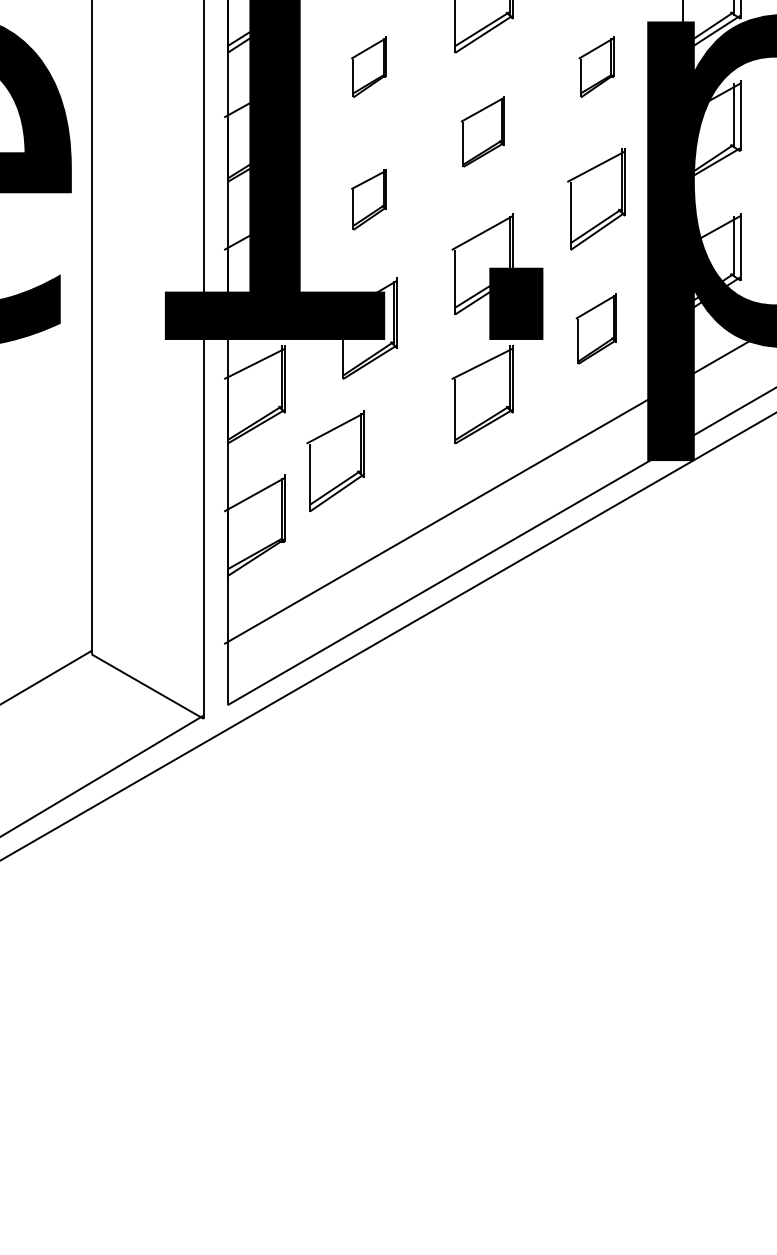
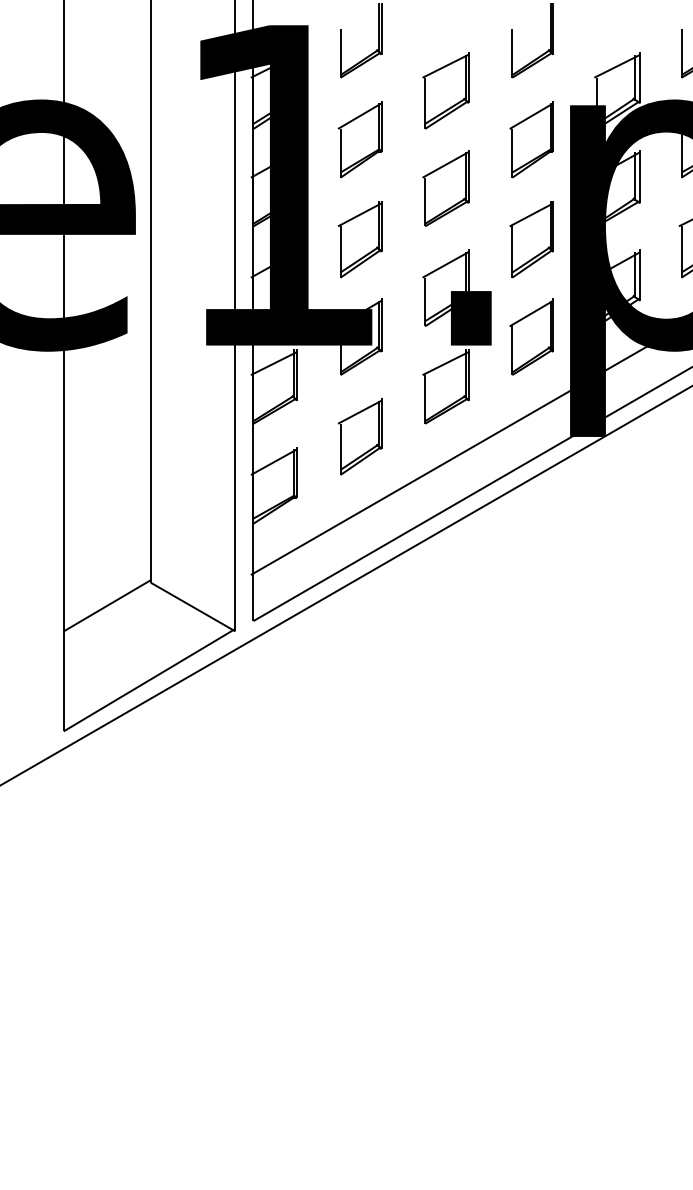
part: (368, 66) -> (359, 139), size x1.67
part: (596, 66) -> (531, 139), size x1.67
part: (482, 131) -> (445, 188), size x1.43
part: (368, 199) -> (359, 239), size x1.67
part: (596, 327) -> (531, 336), size x1.43
part: (335, 460) -> (359, 436), moved

